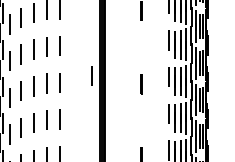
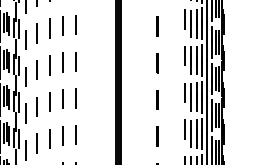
line: (141, 47) -> (157, 63), added
line: (91, 75) -> (107, 91), removed
line: (141, 120) -> (157, 136), added

